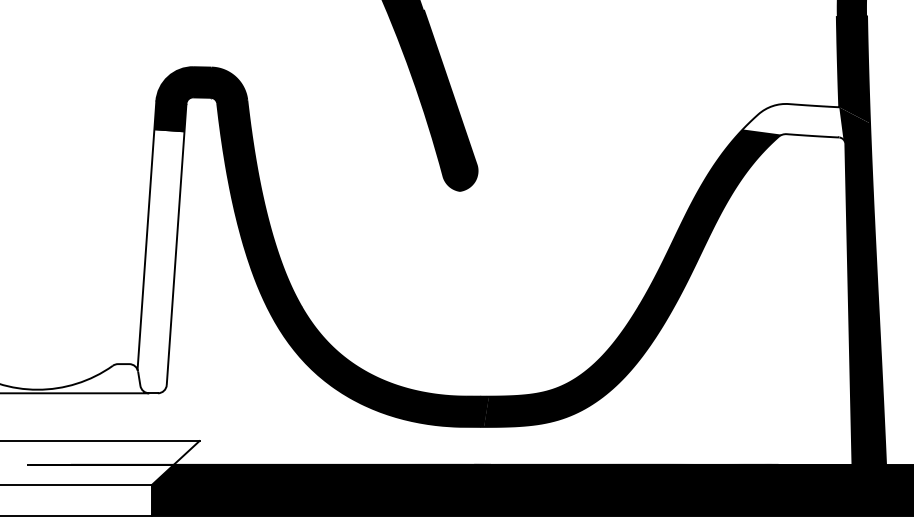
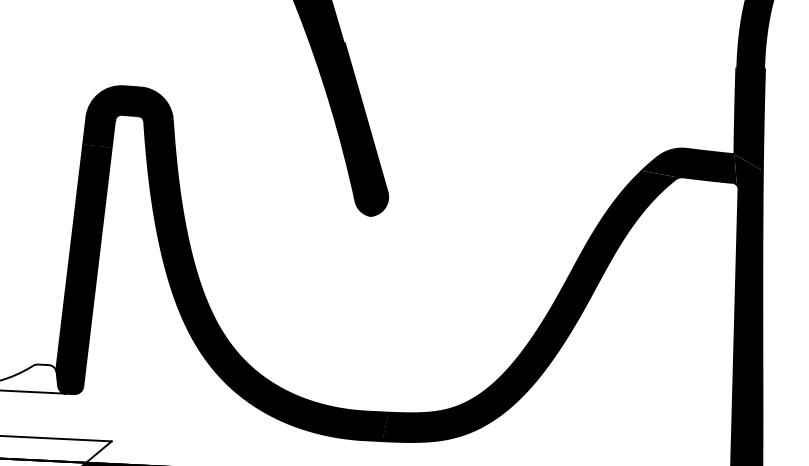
fill: (792, 121) -> (689, 165), added
fill: (160, 261) -> (82, 269), added

